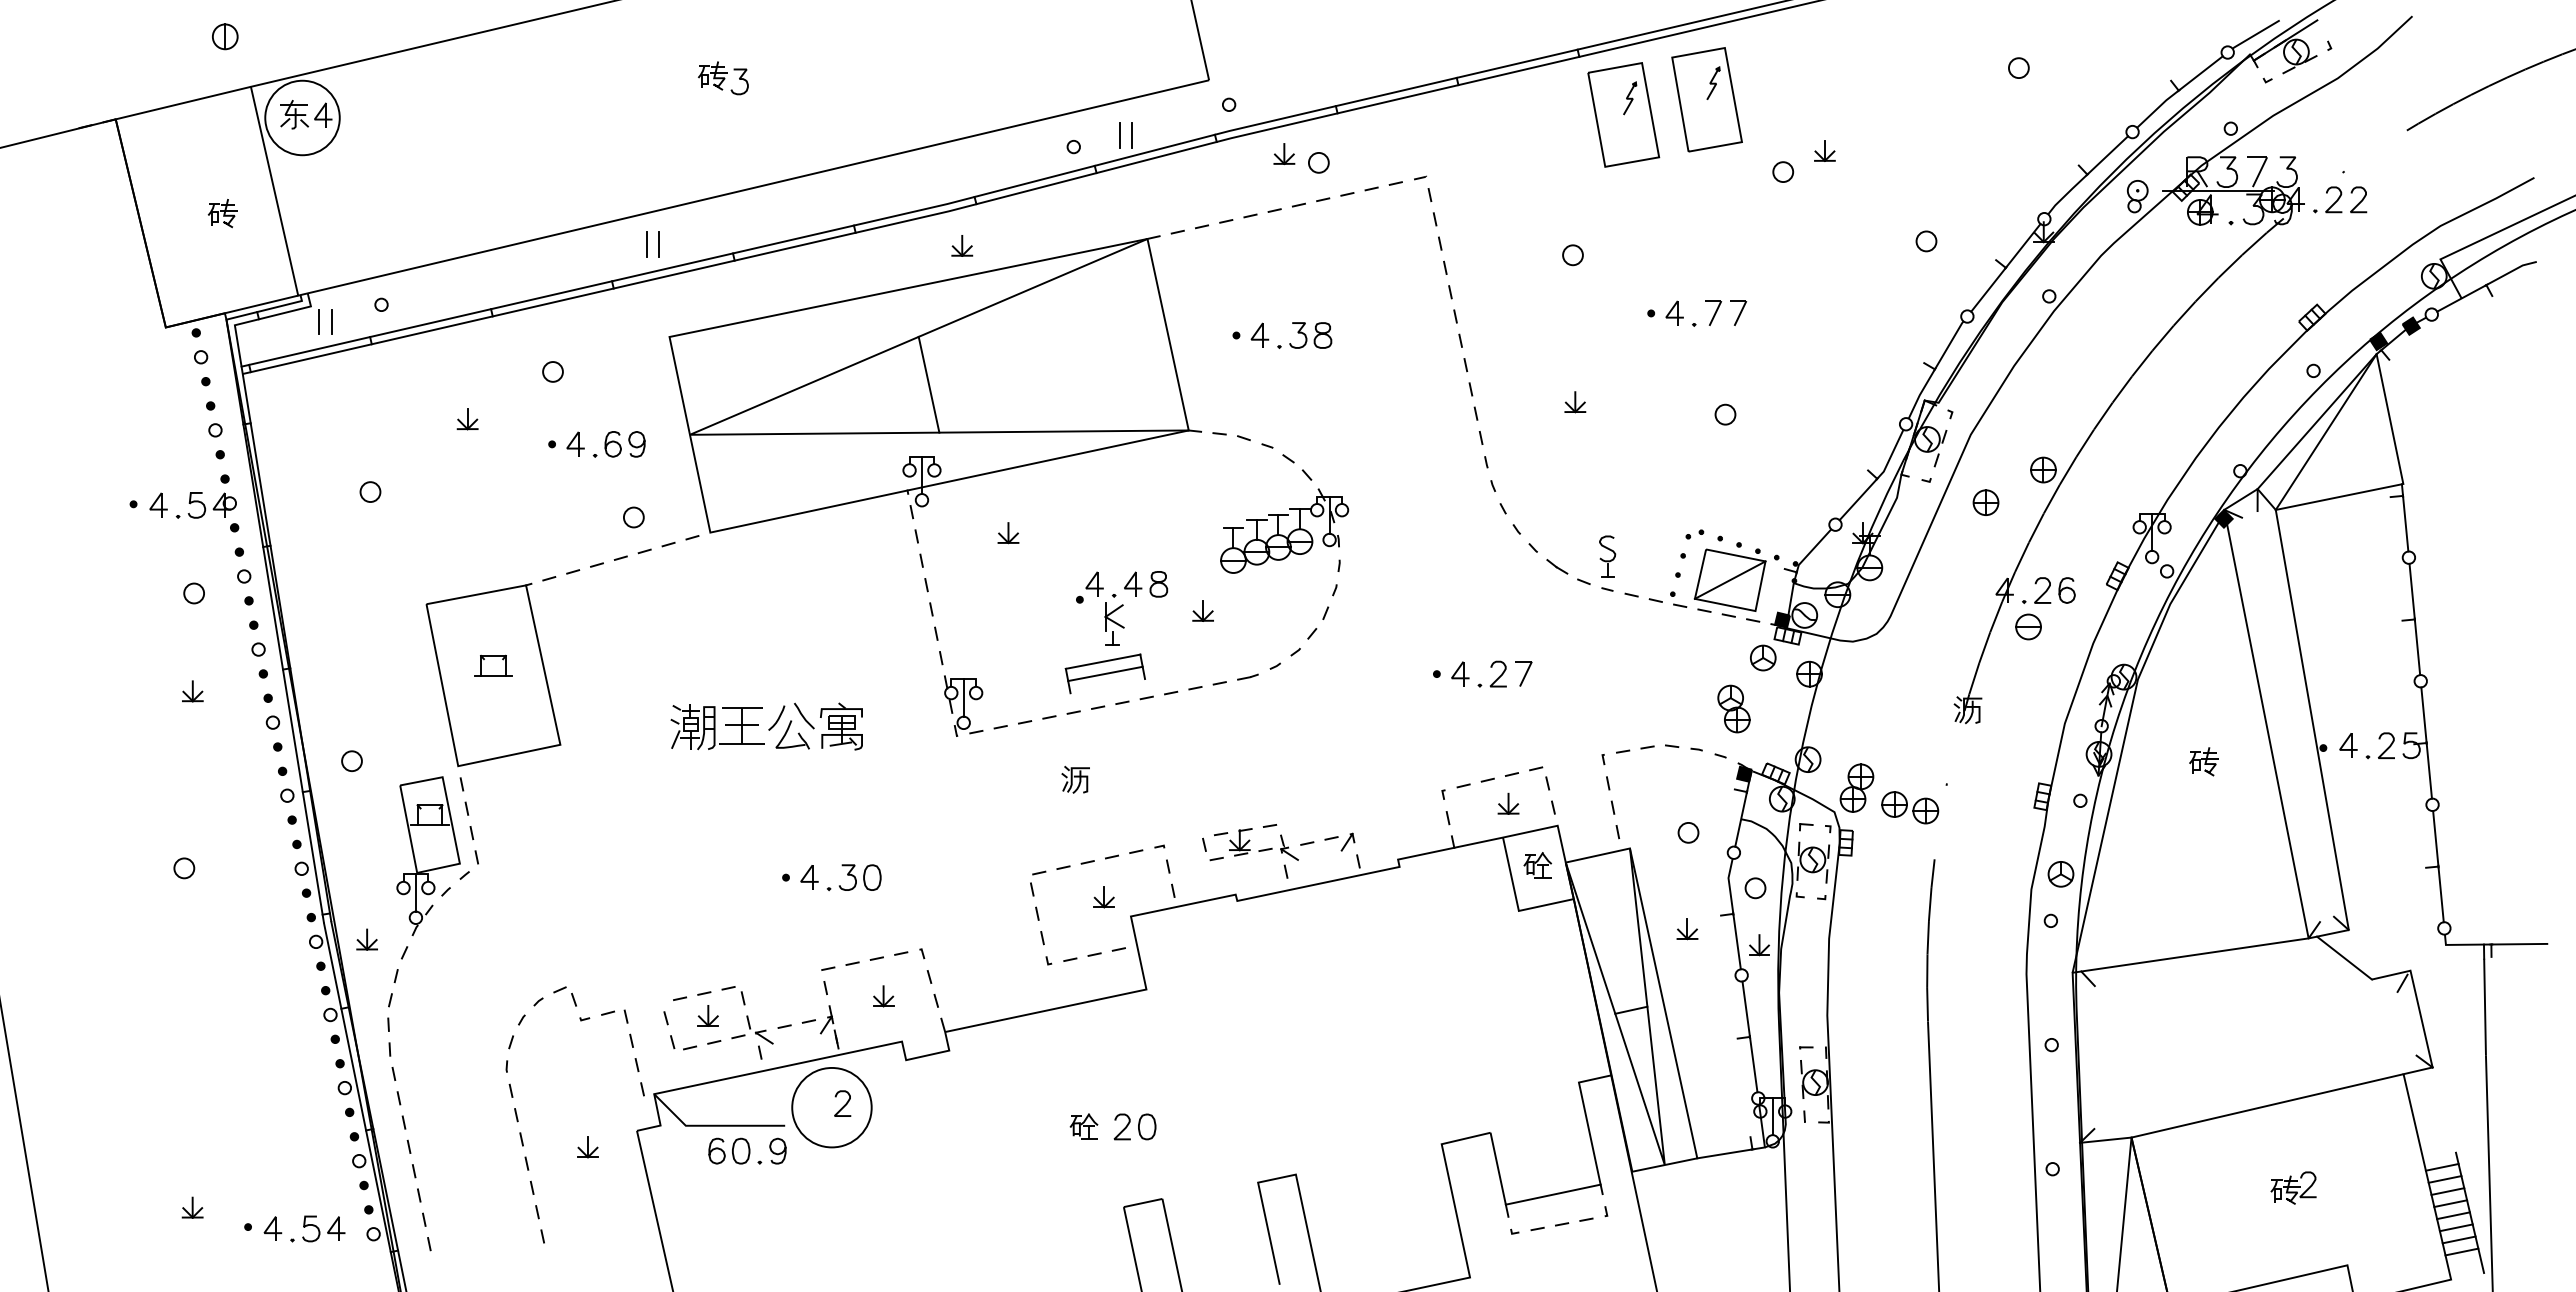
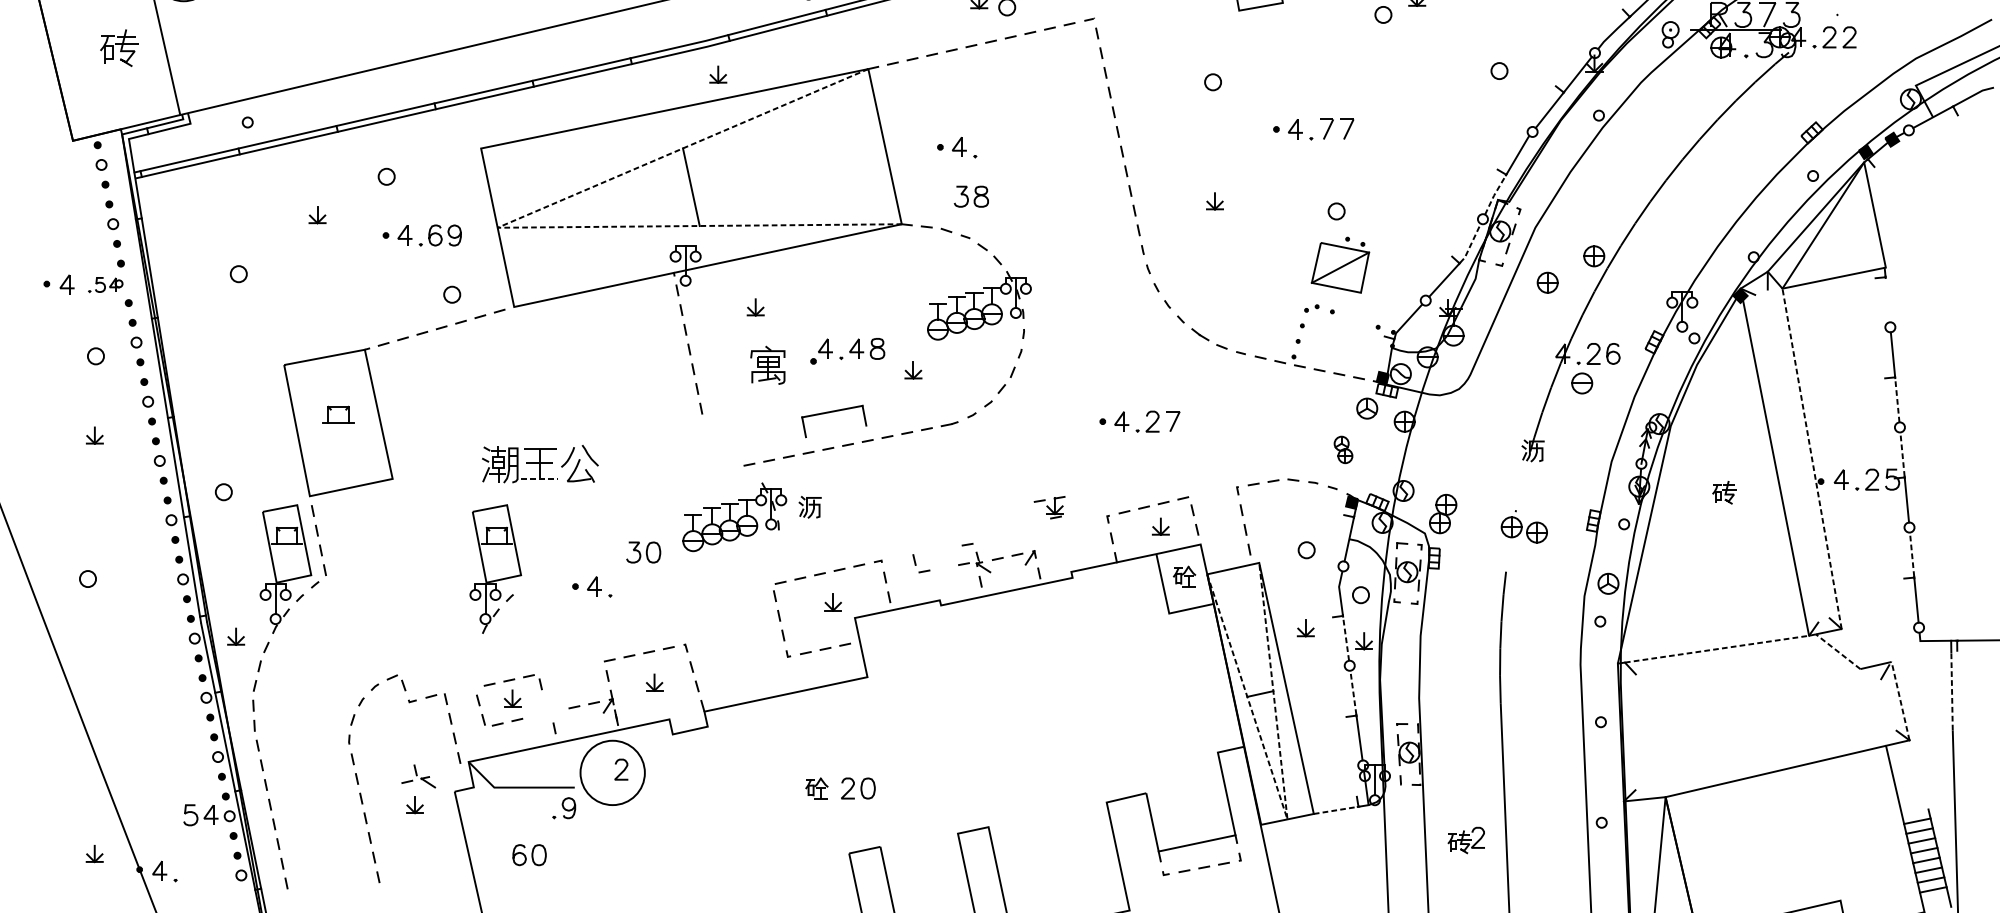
part: (222, 213) -> (118, 48), size x1.6
line: (646, 243) -> (462, 72), removed
line: (659, 243) -> (472, 72), removed
line: (319, 321) -> (197, 135), removed
line: (331, 321) -> (207, 135), removed
part: (1310, 335) -> (971, 196), moved
line: (1920, 393) -> (1494, 194), solid -> dashed
line: (689, 434) -> (497, 227), solid -> dashed
line: (1891, 454) -> (1471, 243), solid -> dashed
part: (205, 505) -> (105, 285), size x0.7
line: (2405, 523) -> (1887, 299), removed
part: (1607, 556) -> (1241, 326), removed
part: (1729, 576) -> (1339, 264), moved
part: (1114, 623) -> (841, 380), removed
line: (2417, 647) -> (1897, 400), solid -> dashed
line: (1105, 673) -> (834, 421), removed
part: (963, 705) -> (719, 447), removed
part: (1733, 708) -> (1343, 449), size x0.7
line: (2423, 714) -> (1902, 454), solid -> dashed
line: (2312, 719) -> (1812, 458), solid -> dashed
part: (841, 726) -> (767, 365), moved
line: (741, 744) -> (539, 478), solid -> dashed
part: (982, 791) -> (734, 516), added
part: (1910, 807) -> (1524, 529), moved
line: (2435, 837) -> (1911, 554), solid -> dashed
part: (1233, 842) -> (1049, 507), moved
part: (687, 856) -> (495, 569), added
part: (860, 877) -> (643, 552), moved
line: (1737, 941) -> (1346, 638), solid -> dashed
line: (2194, 954) -> (1716, 648), solid -> dashed
line: (2344, 958) -> (1838, 652), solid -> dashed
line: (2485, 1006) -> (1952, 690), solid -> dashed
line: (1746, 1008) -> (1353, 692), solid -> dashed
line: (2421, 1019) -> (1900, 701), solid -> dashed
part: (752, 1029) -> (418, 776), moved
part: (729, 1150) -> (529, 854), moved
line: (1724, 1153) -> (1335, 810), solid -> dashed
line: (1664, 1165) -> (1287, 819), solid -> dashed
part: (2293, 1187) -> (1466, 840), moved
part: (323, 1228) -> (200, 814), moved

